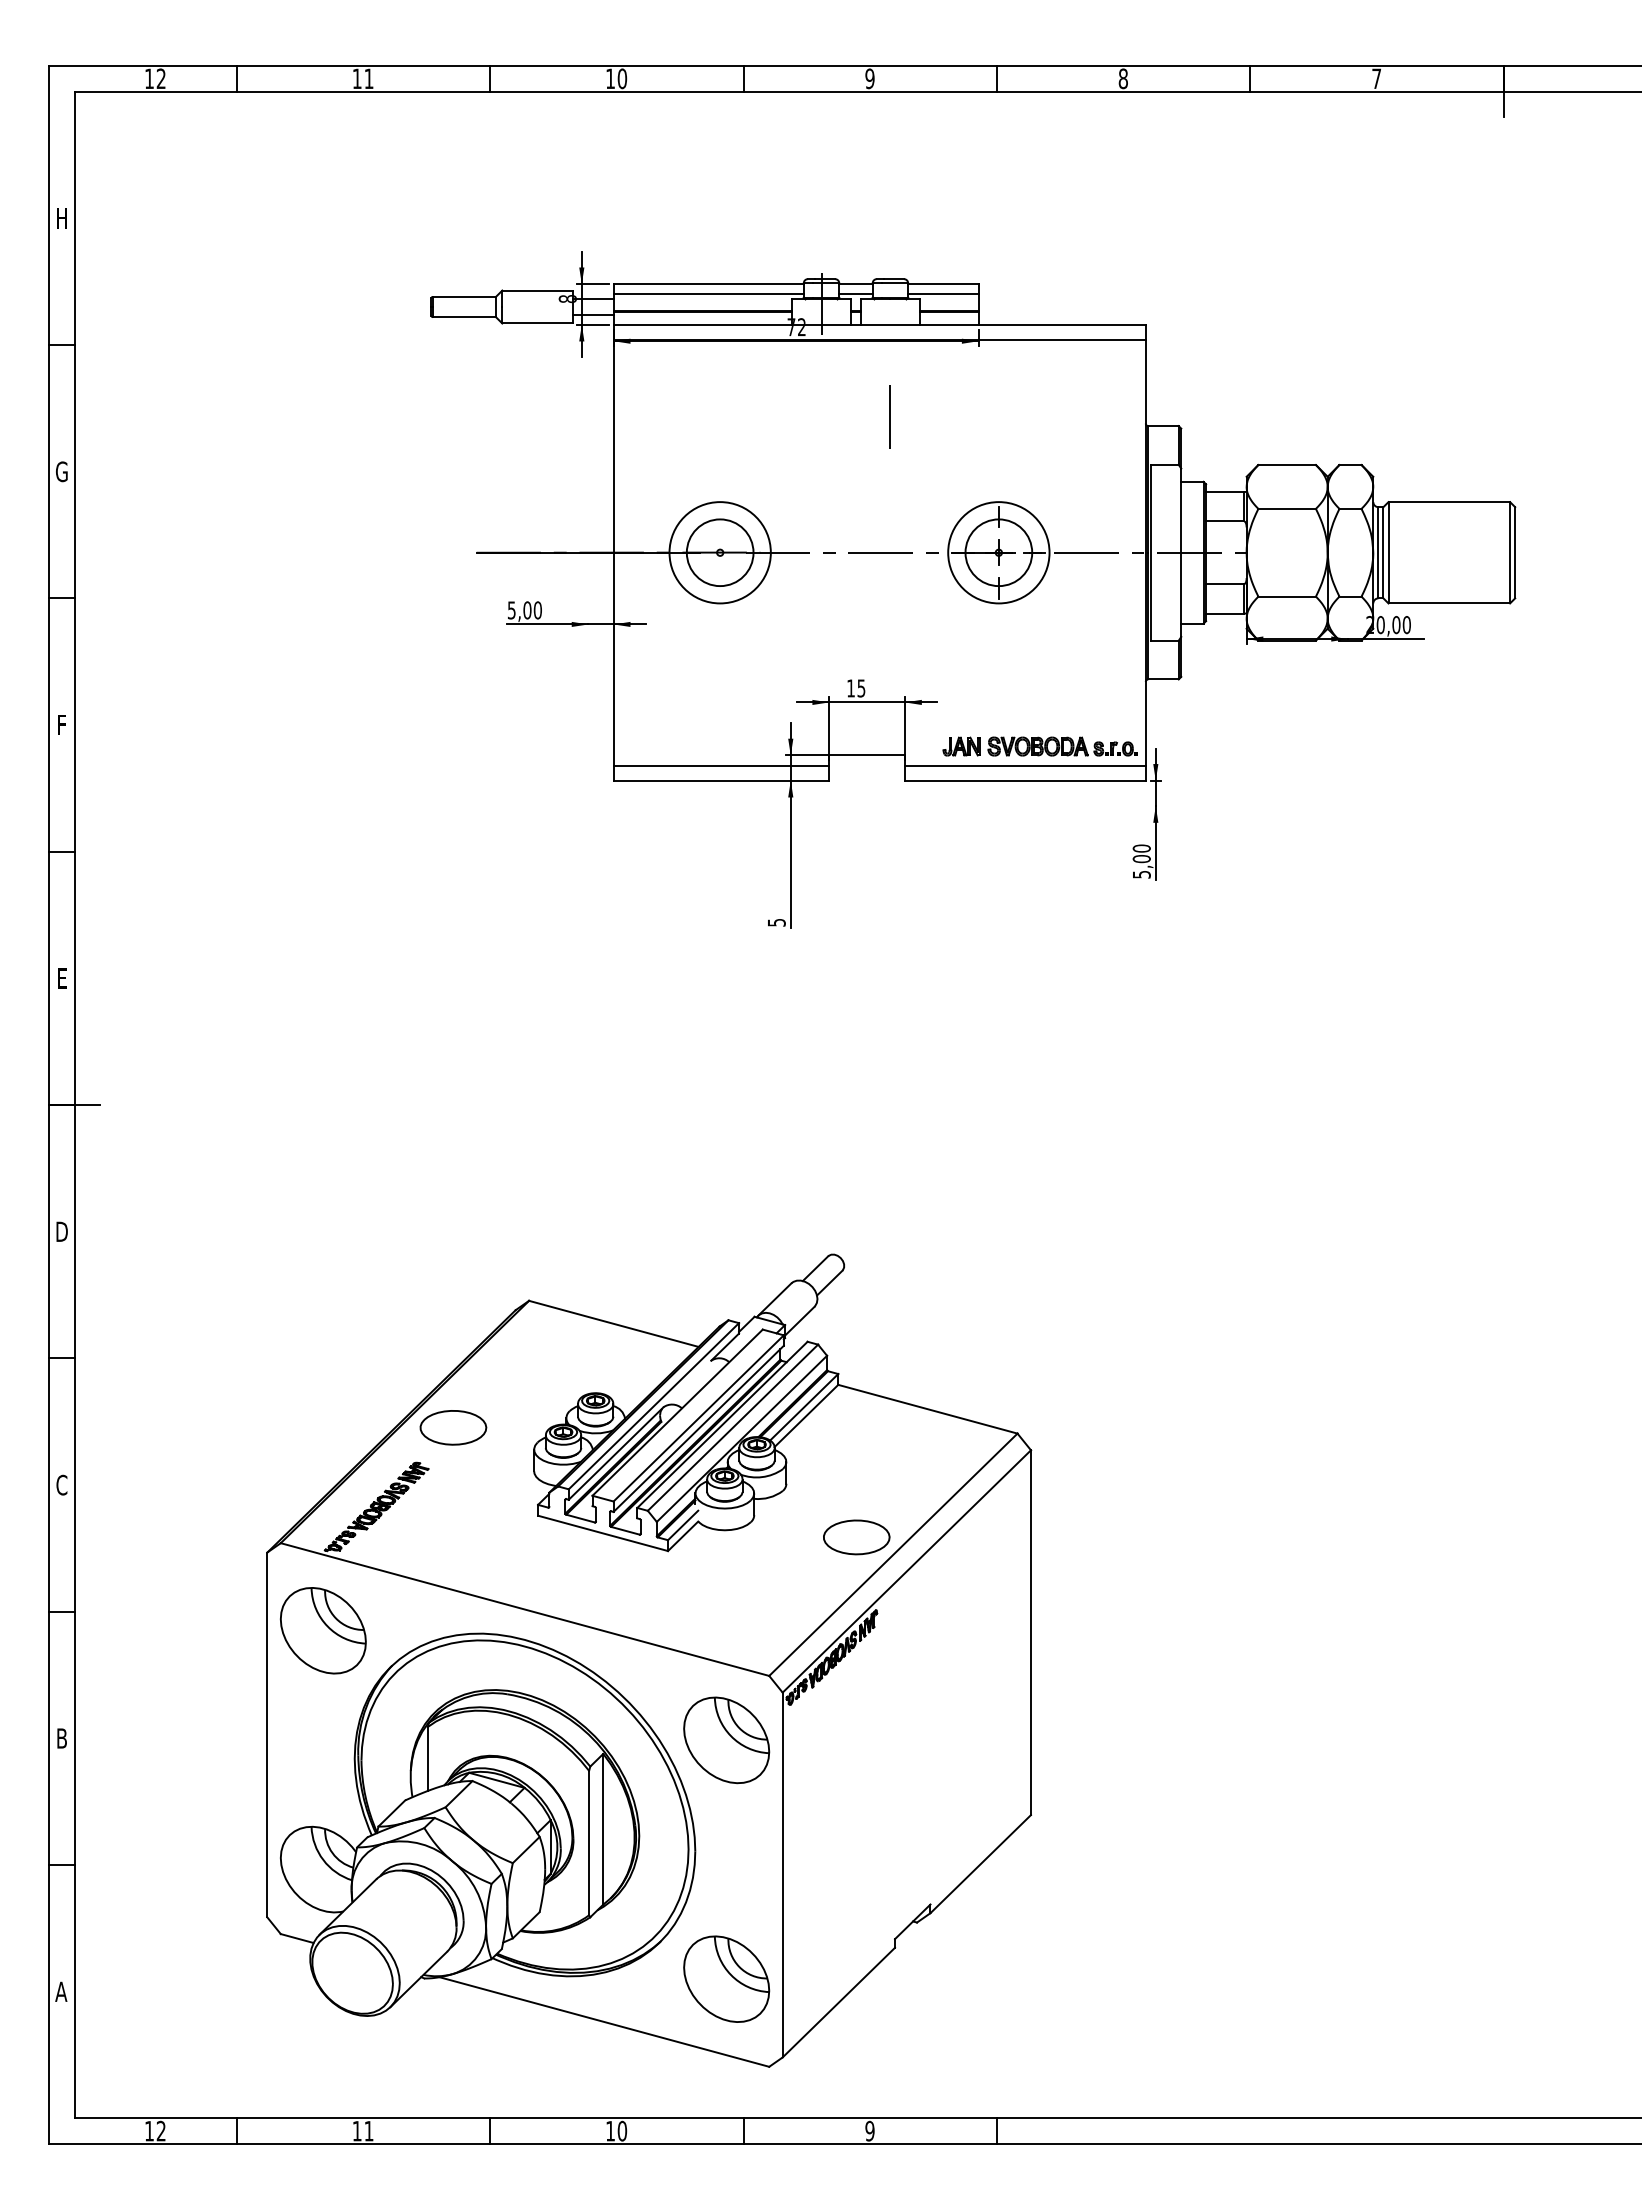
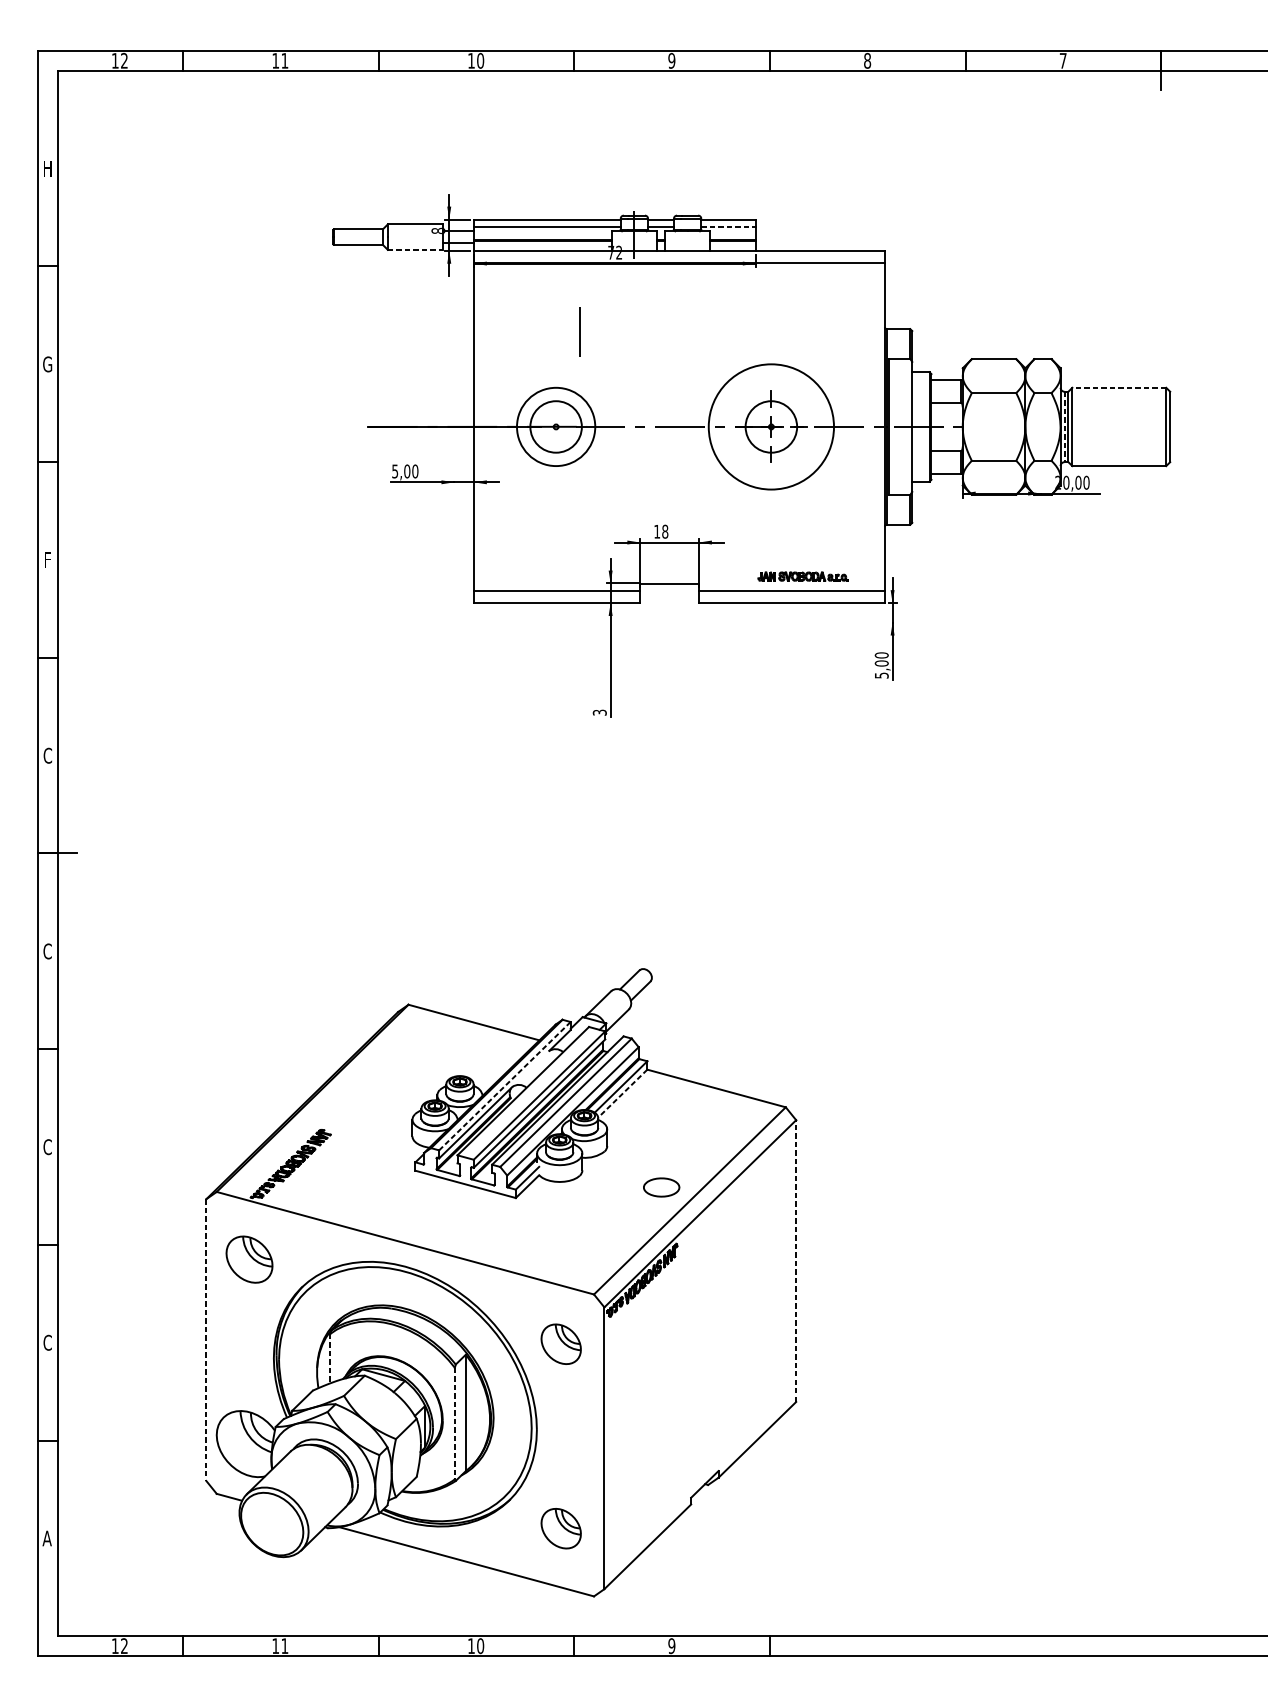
line: (943, 294) -> (728, 227), solid -> dashed
line: (538, 323) -> (415, 249), solid -> dashed
line: (889, 416) -> (579, 331), moved
line: (1449, 502) -> (1119, 388), solid -> dashed
circle: (998, 552) -> (771, 426), size x1.6
line: (1378, 552) -> (1064, 426), solid -> dashed
text: (861, 688) -> (665, 531), 15 -> 18
part: (1039, 746) -> (802, 576), size x0.6
text: (775, 922) -> (598, 712), 5 -> 3
text: (61, 978) -> (47, 755), E -> C
text: (61, 1231) -> (47, 951), D -> C
line: (653, 1406) -> (504, 1086), solid -> dashed
line: (806, 1415) -> (622, 1093), solid -> dashed
part: (453, 1427) -> (350, 1102), removed
part: (856, 1537) -> (661, 1187), size x0.7
part: (322, 1630) -> (248, 1259), size x0.7
line: (1030, 1632) -> (795, 1260), solid -> dashed
line: (267, 1735) -> (206, 1340), solid -> dashed
text: (61, 1738) -> (47, 1342), B -> C
part: (726, 1740) -> (561, 1344), size x0.6
line: (427, 1759) -> (330, 1359), solid -> dashed
line: (589, 1843) -> (455, 1423), solid -> dashed
part: (726, 1978) -> (561, 1528), size x0.6

